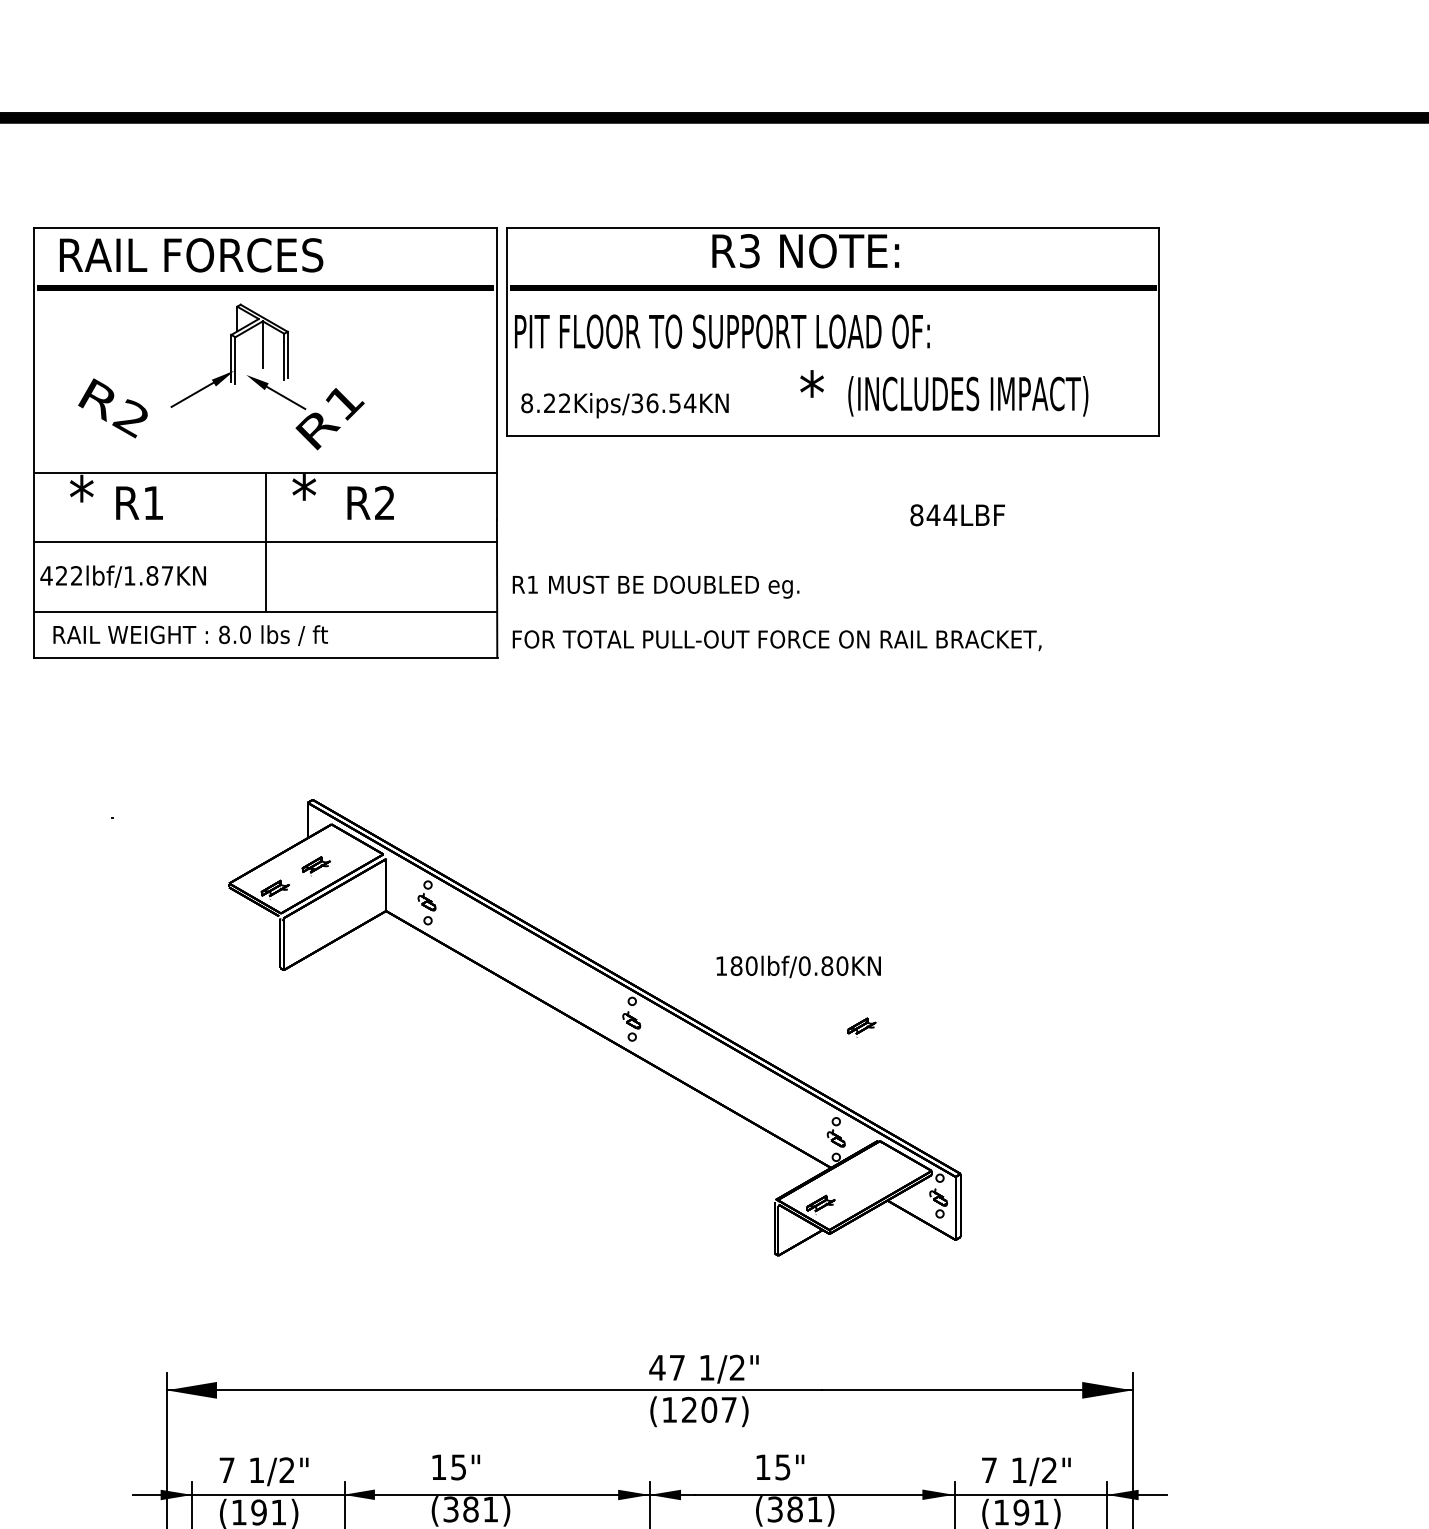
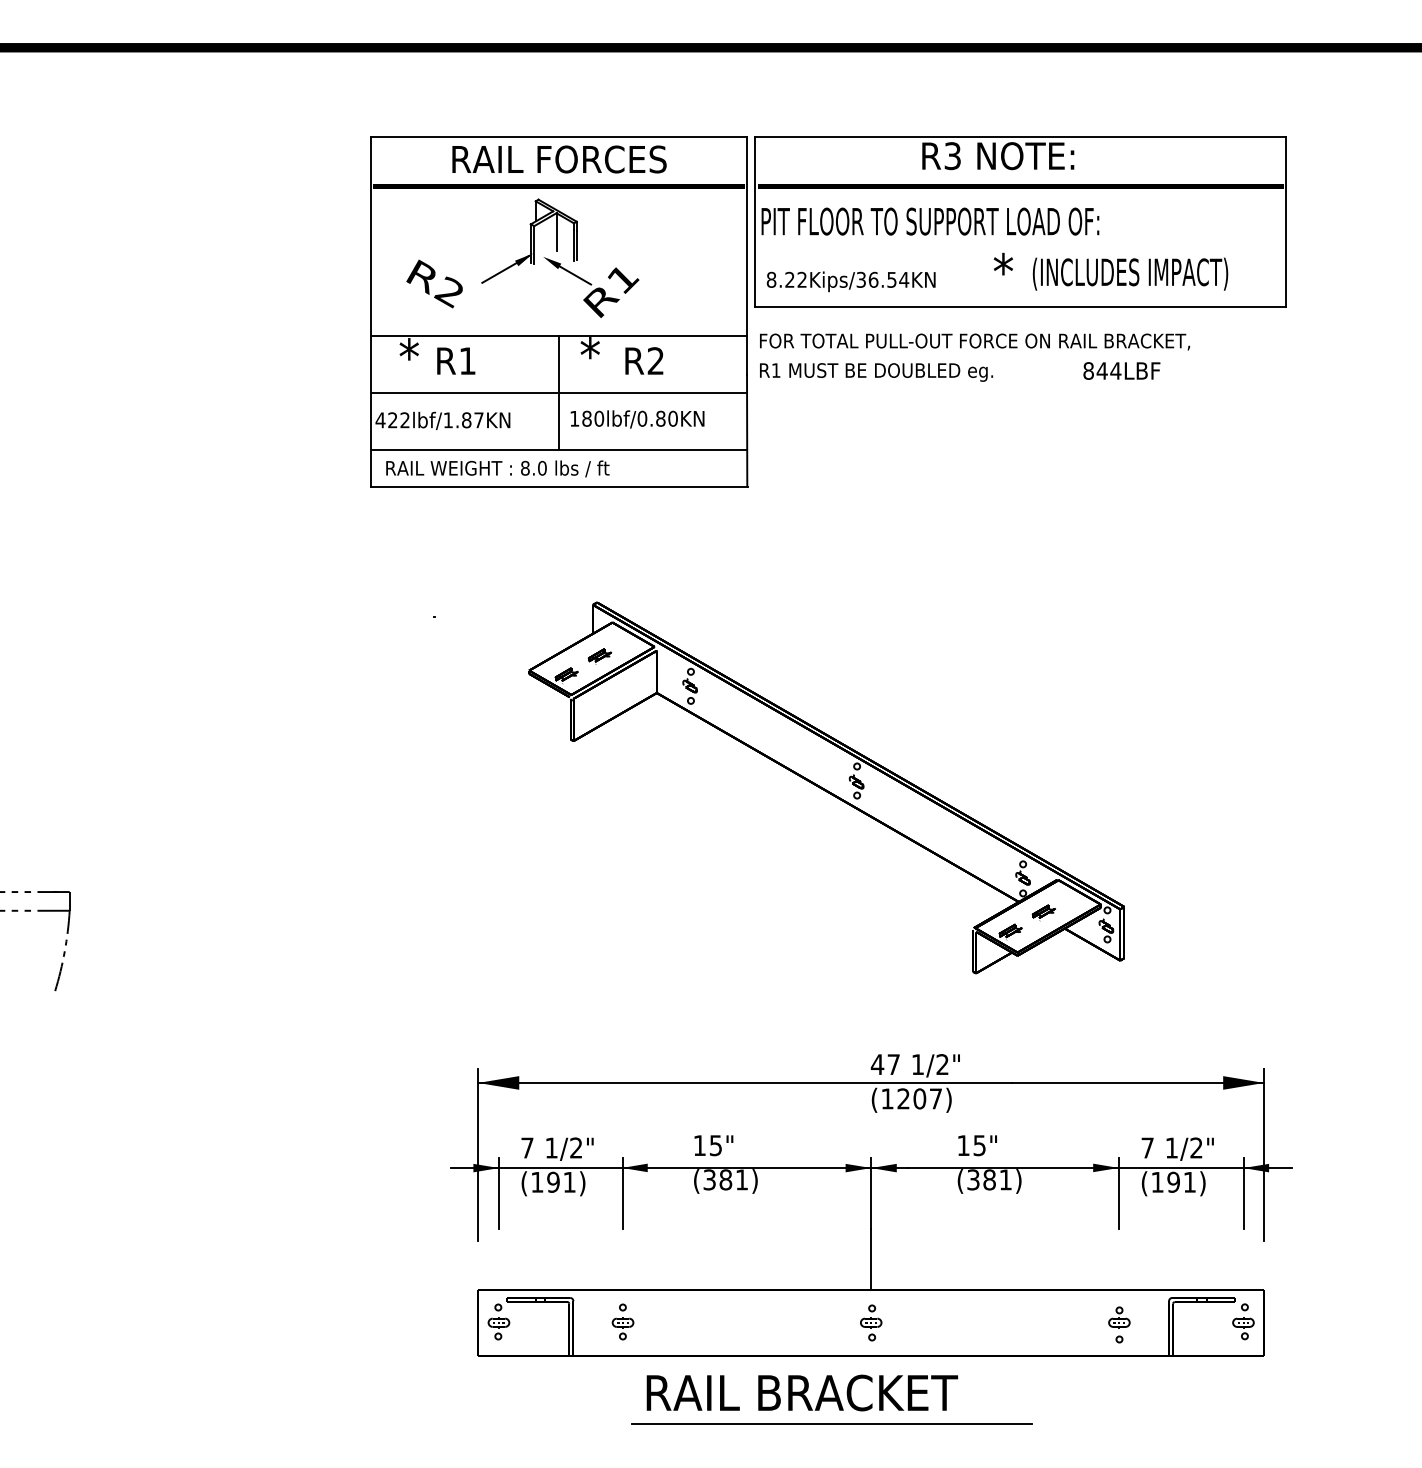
text: (191, 255) -> (559, 159), moved
text: (656, 587) -> (876, 372), moved
text: (777, 640) -> (975, 341), moved
text: (798, 966) -> (637, 419), moved
part: (861, 1027) -> (1043, 912), moved

